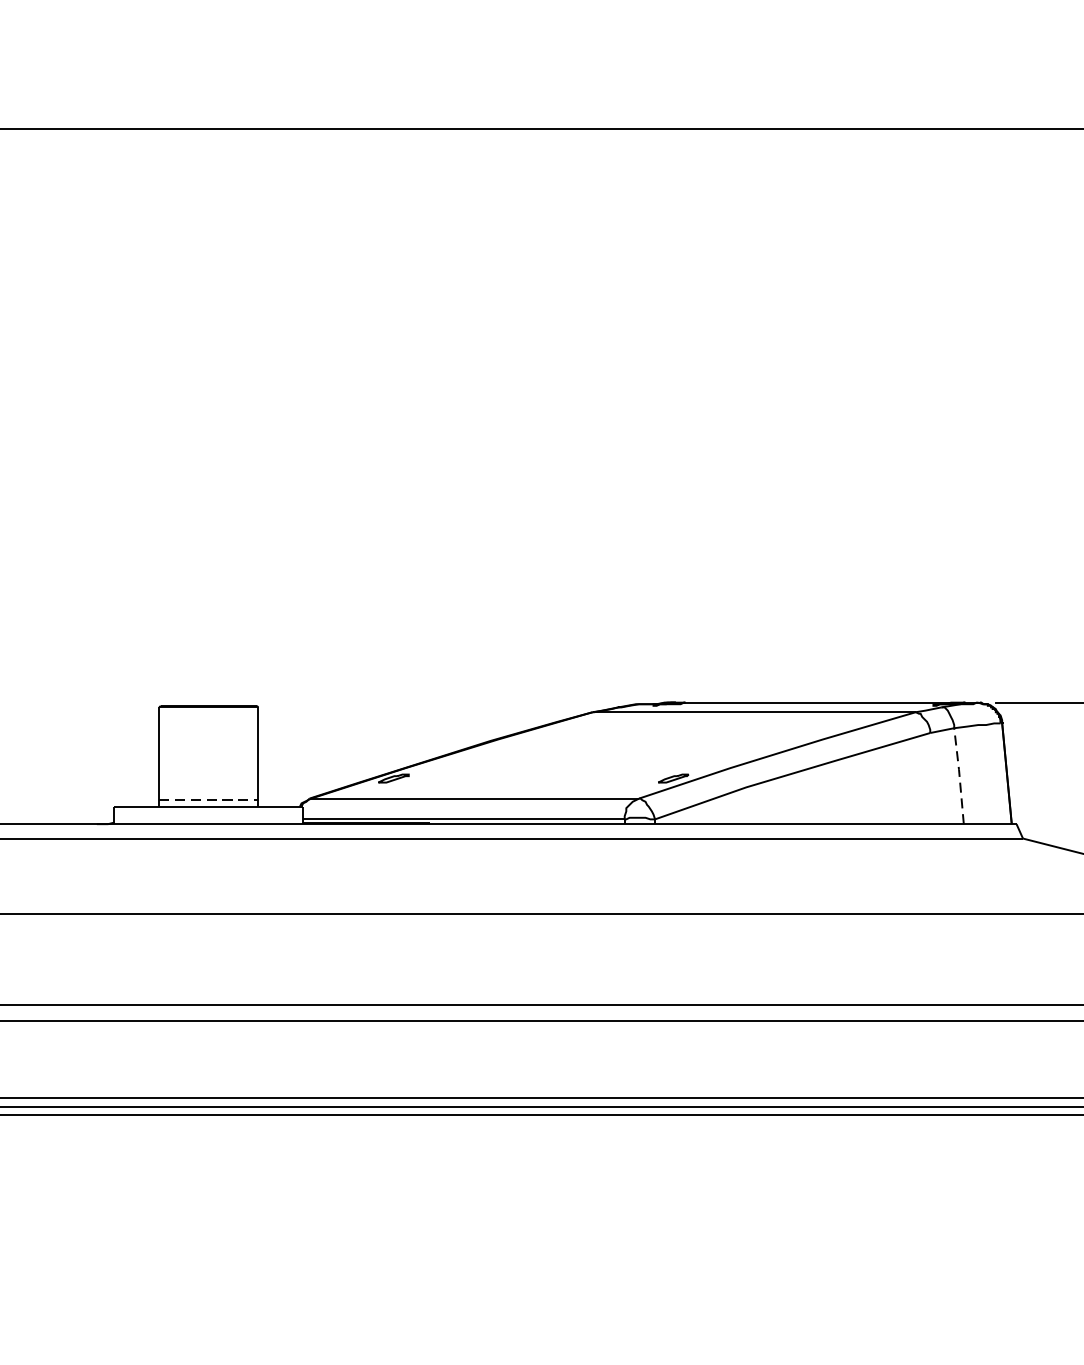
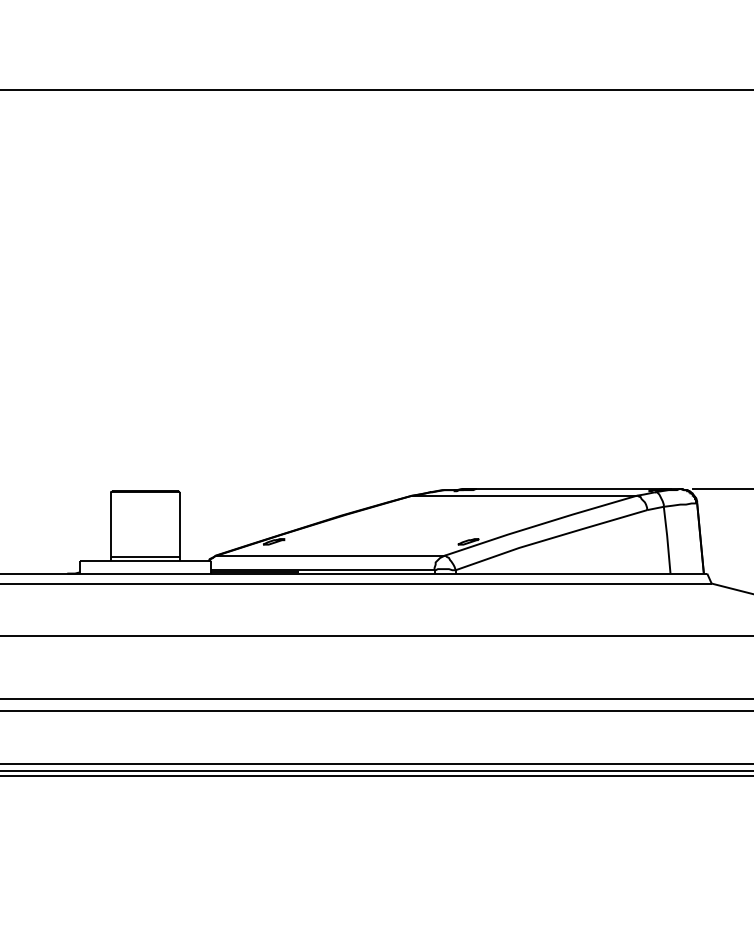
line: (959, 773) -> (667, 538), dashed -> solid
line: (206, 799) -> (143, 556), dashed -> solid

